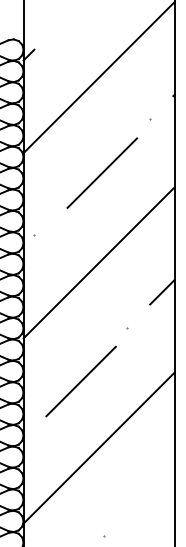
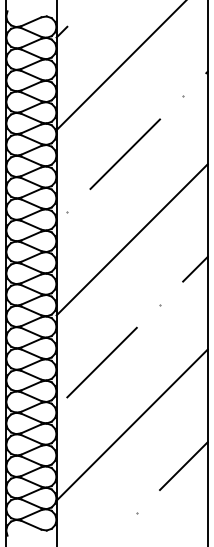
line: (102, 172) -> (125, 153), moved
line: (80, 381) -> (101, 362), moved
line: (150, 489) -> (183, 466), added

